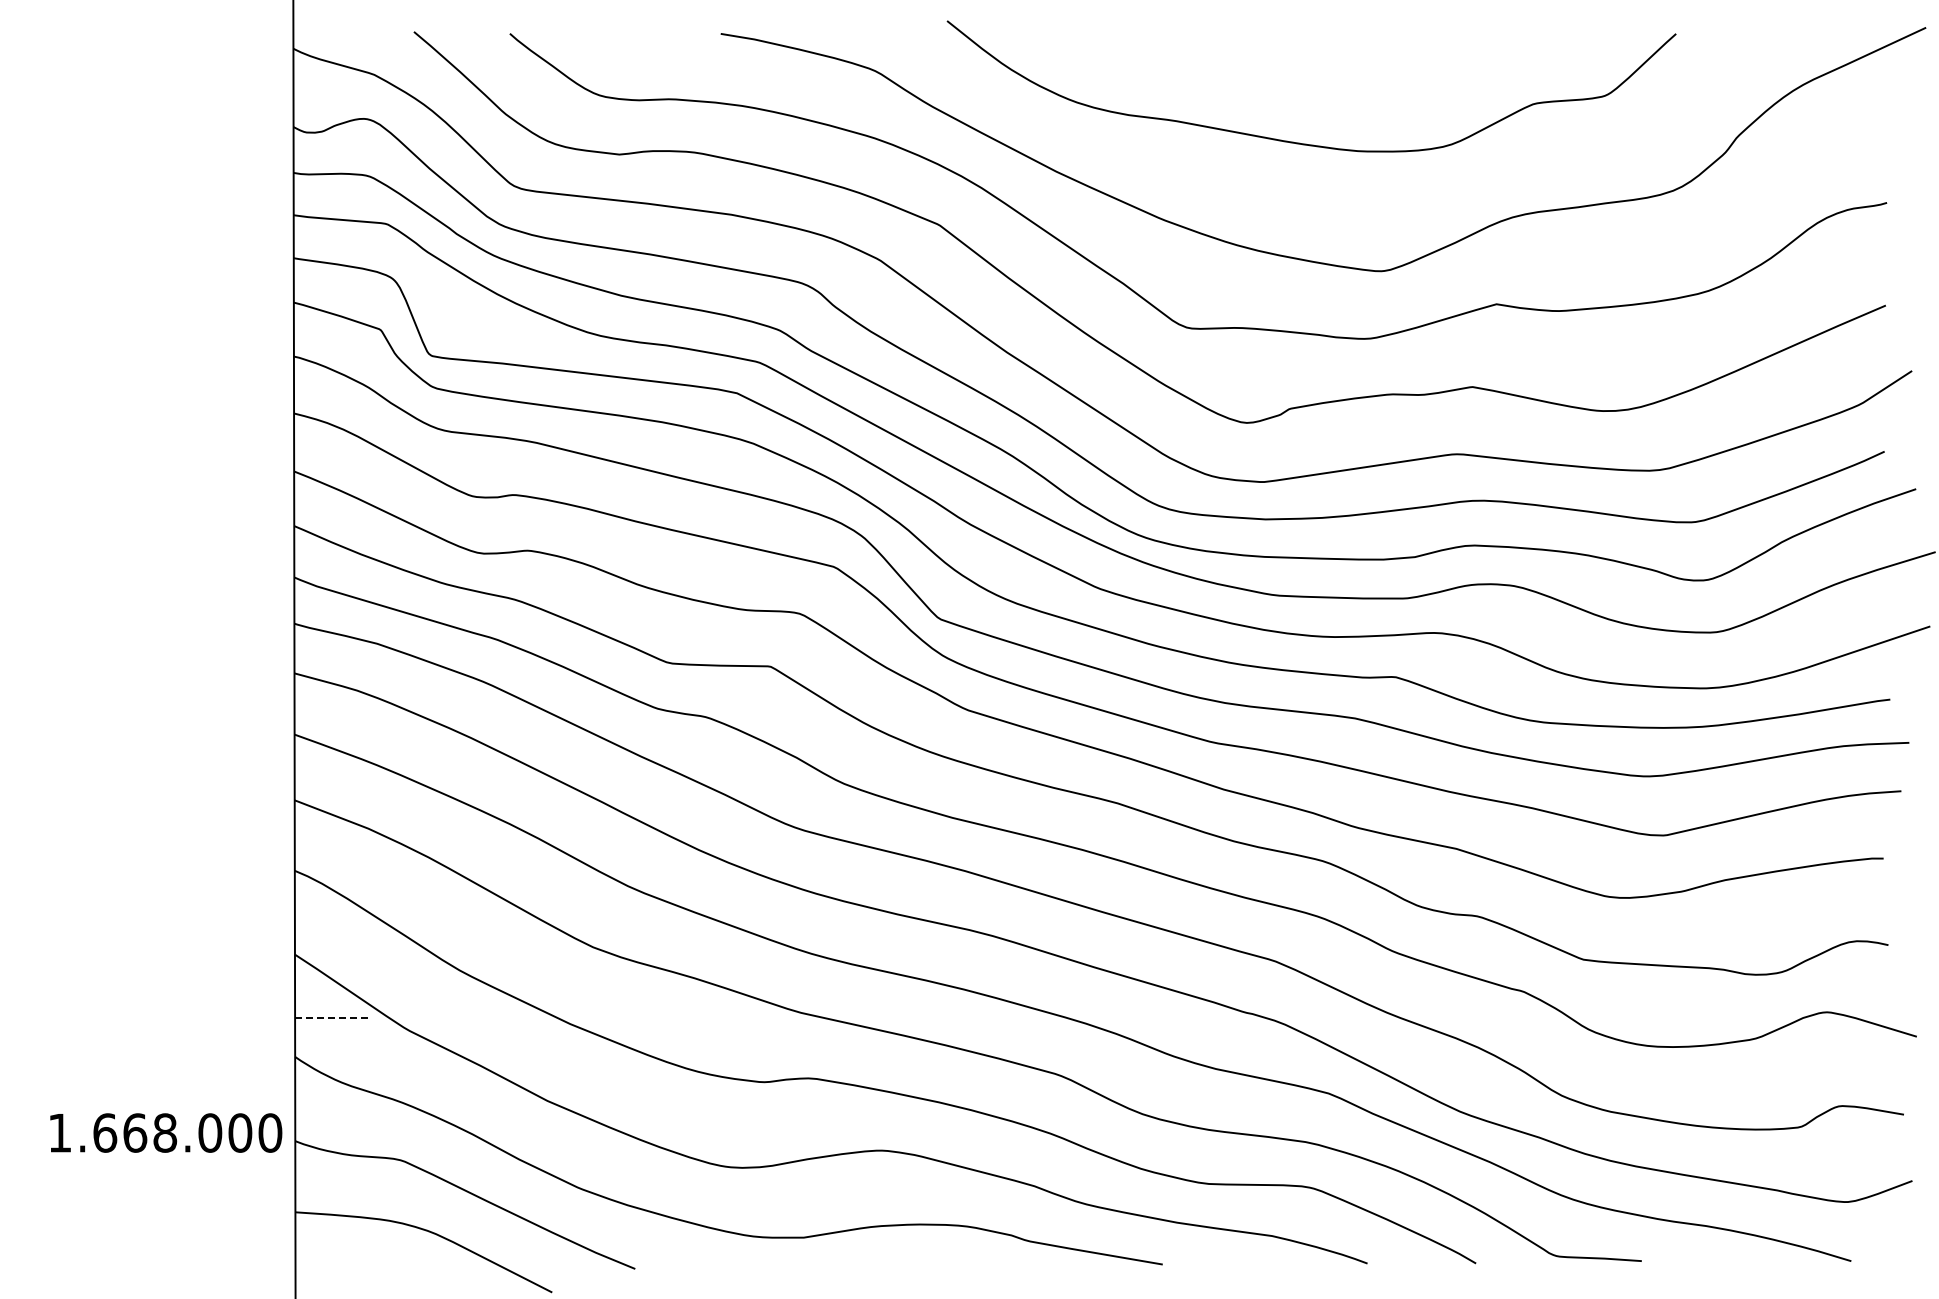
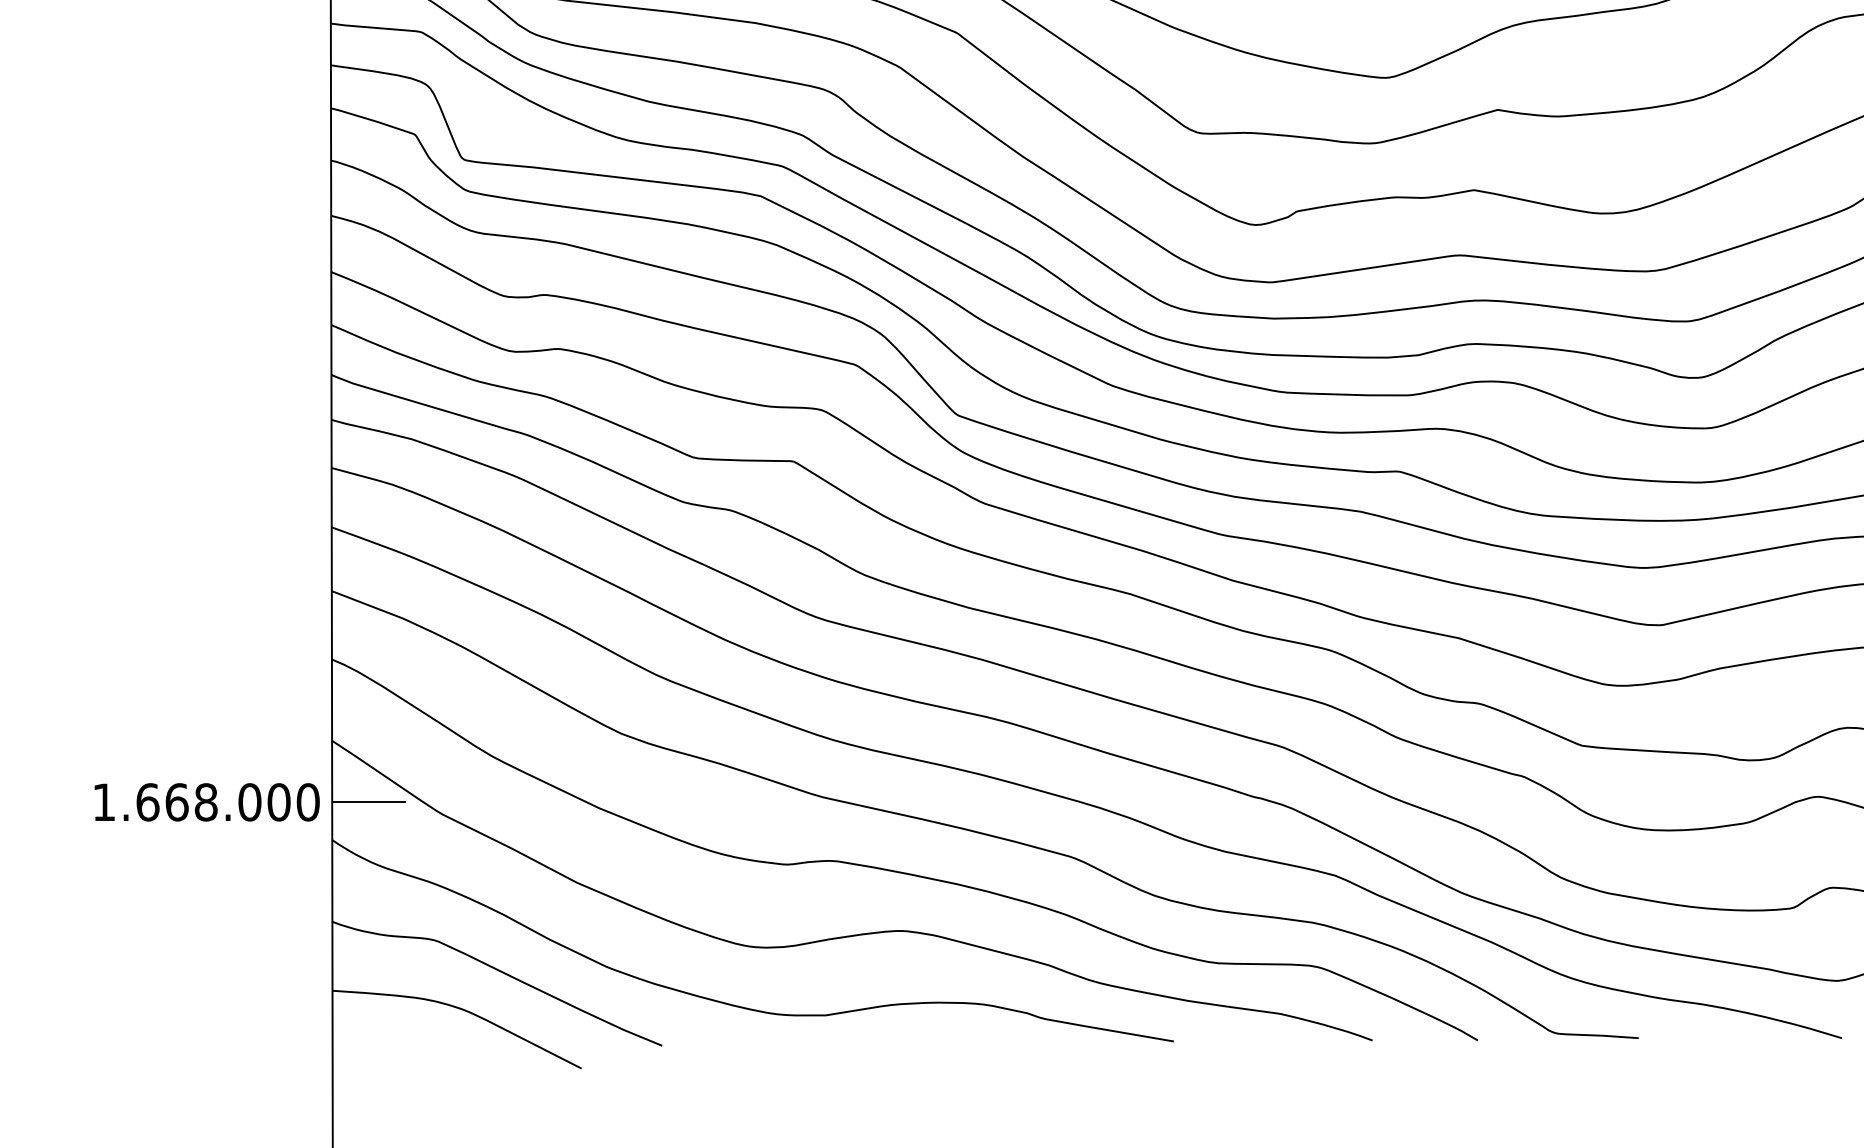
line: (333, 1018) -> (369, 802), dashed -> solid
text: (166, 1132) -> (207, 801), moved

